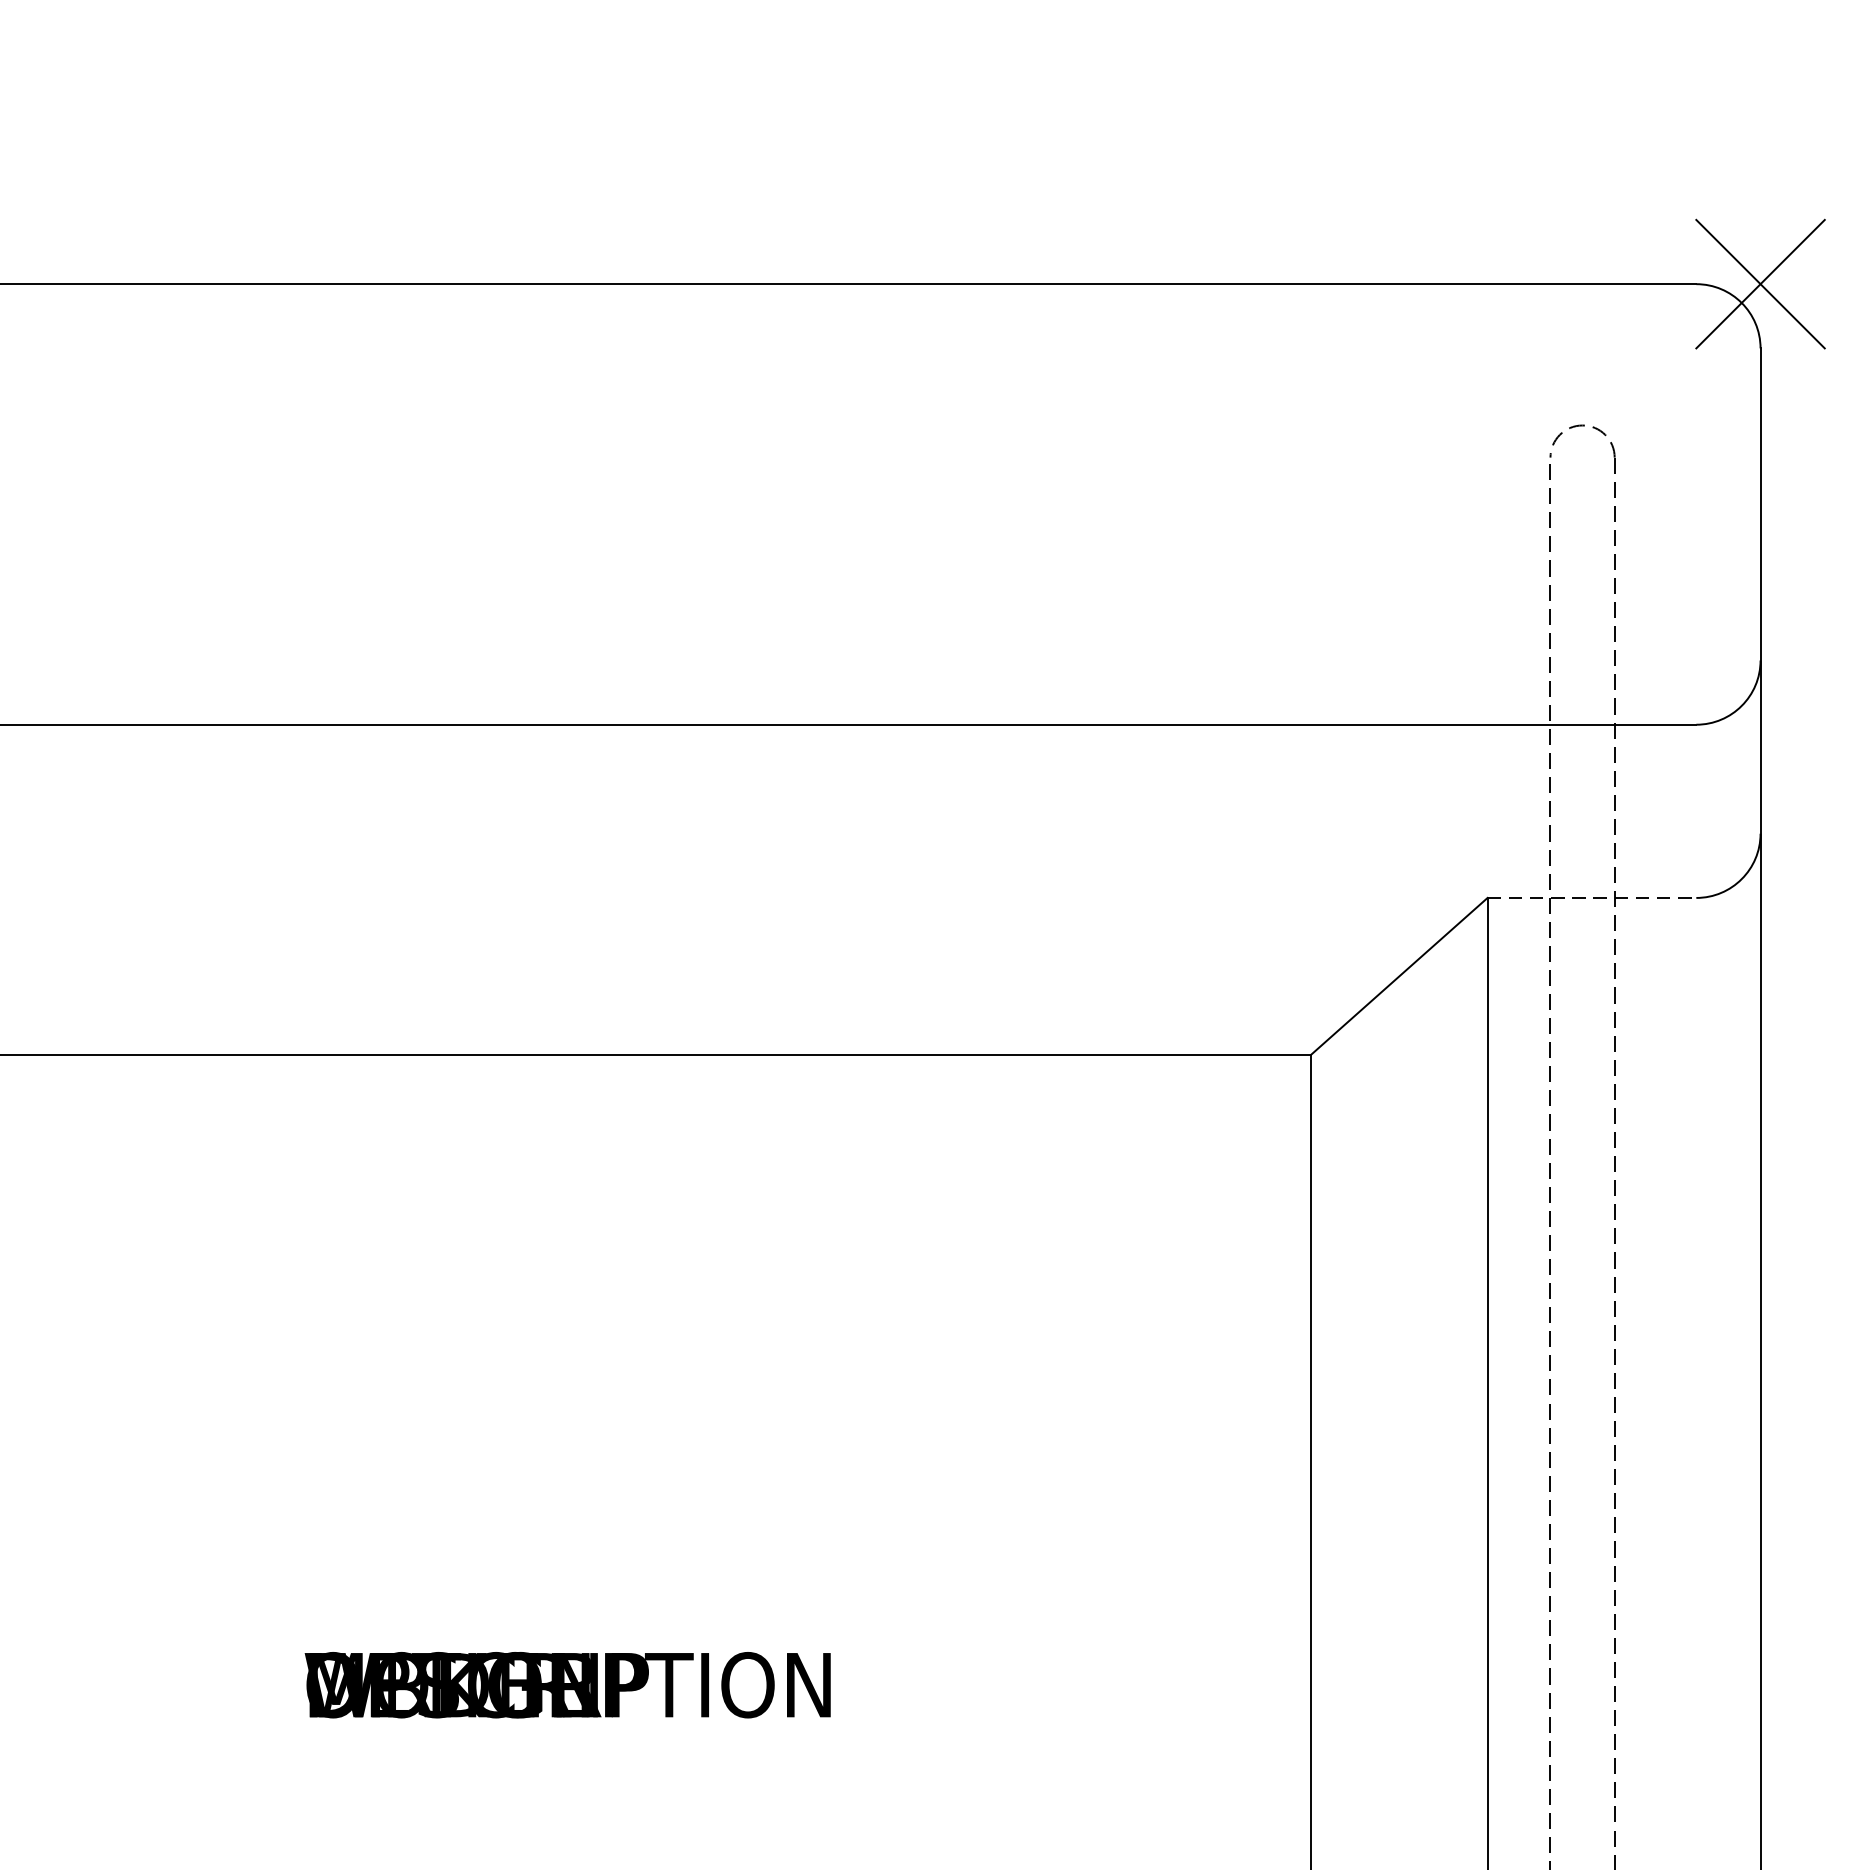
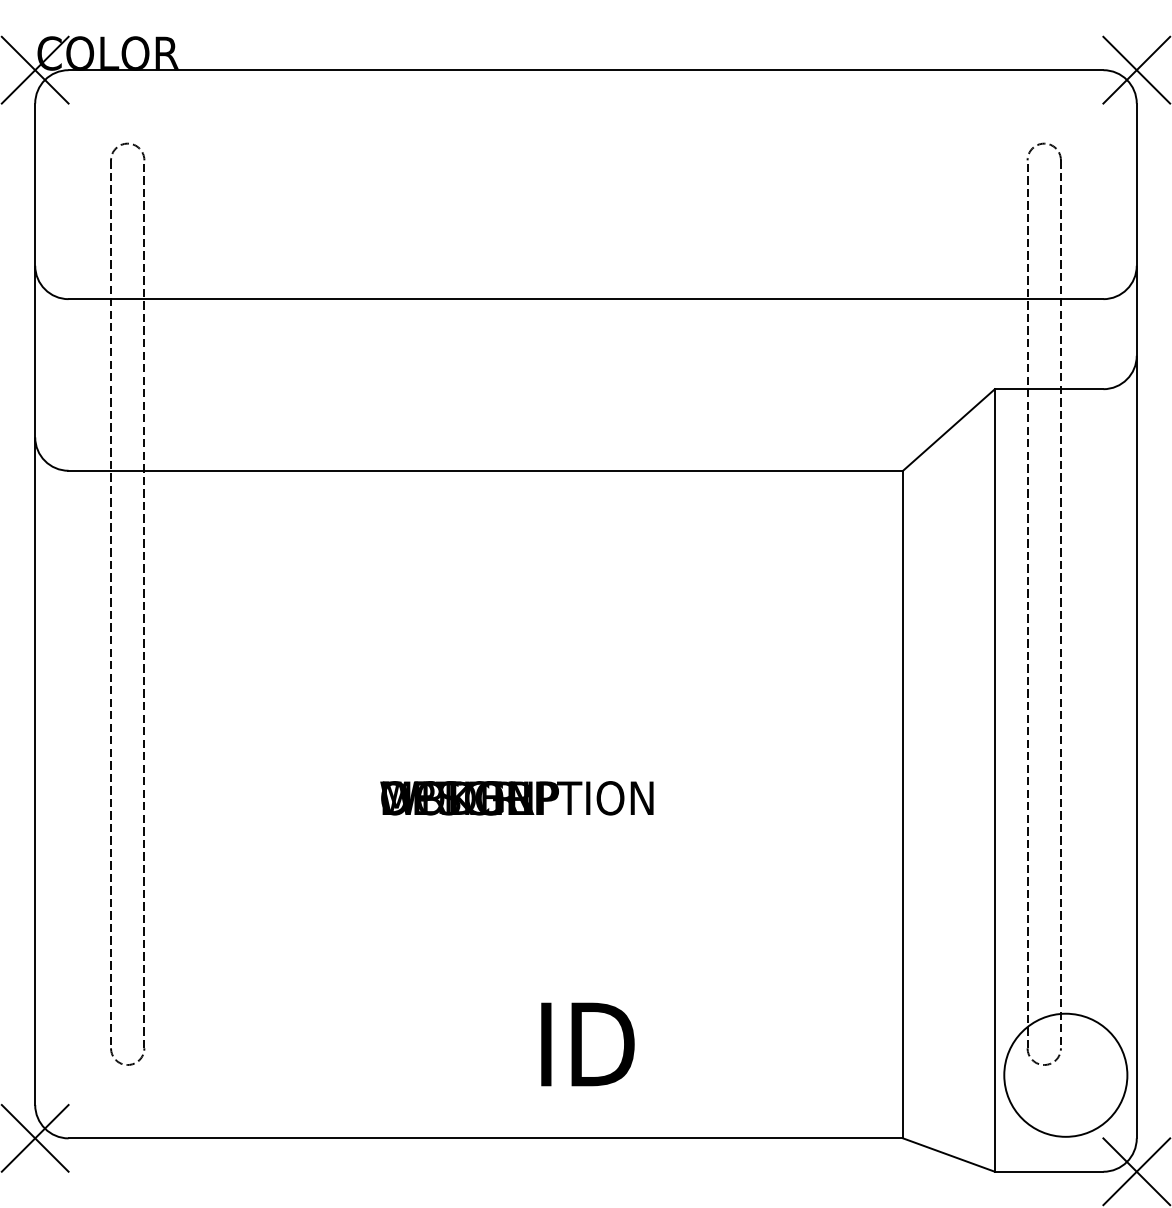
line: (1592, 898) -> (1049, 389), dashed -> solid

